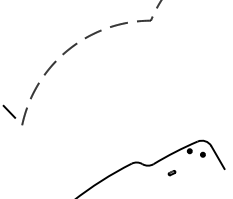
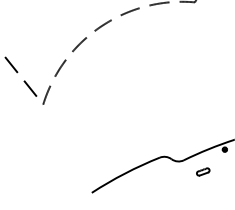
part: (171, 172) -> (202, 171), size x1.67

